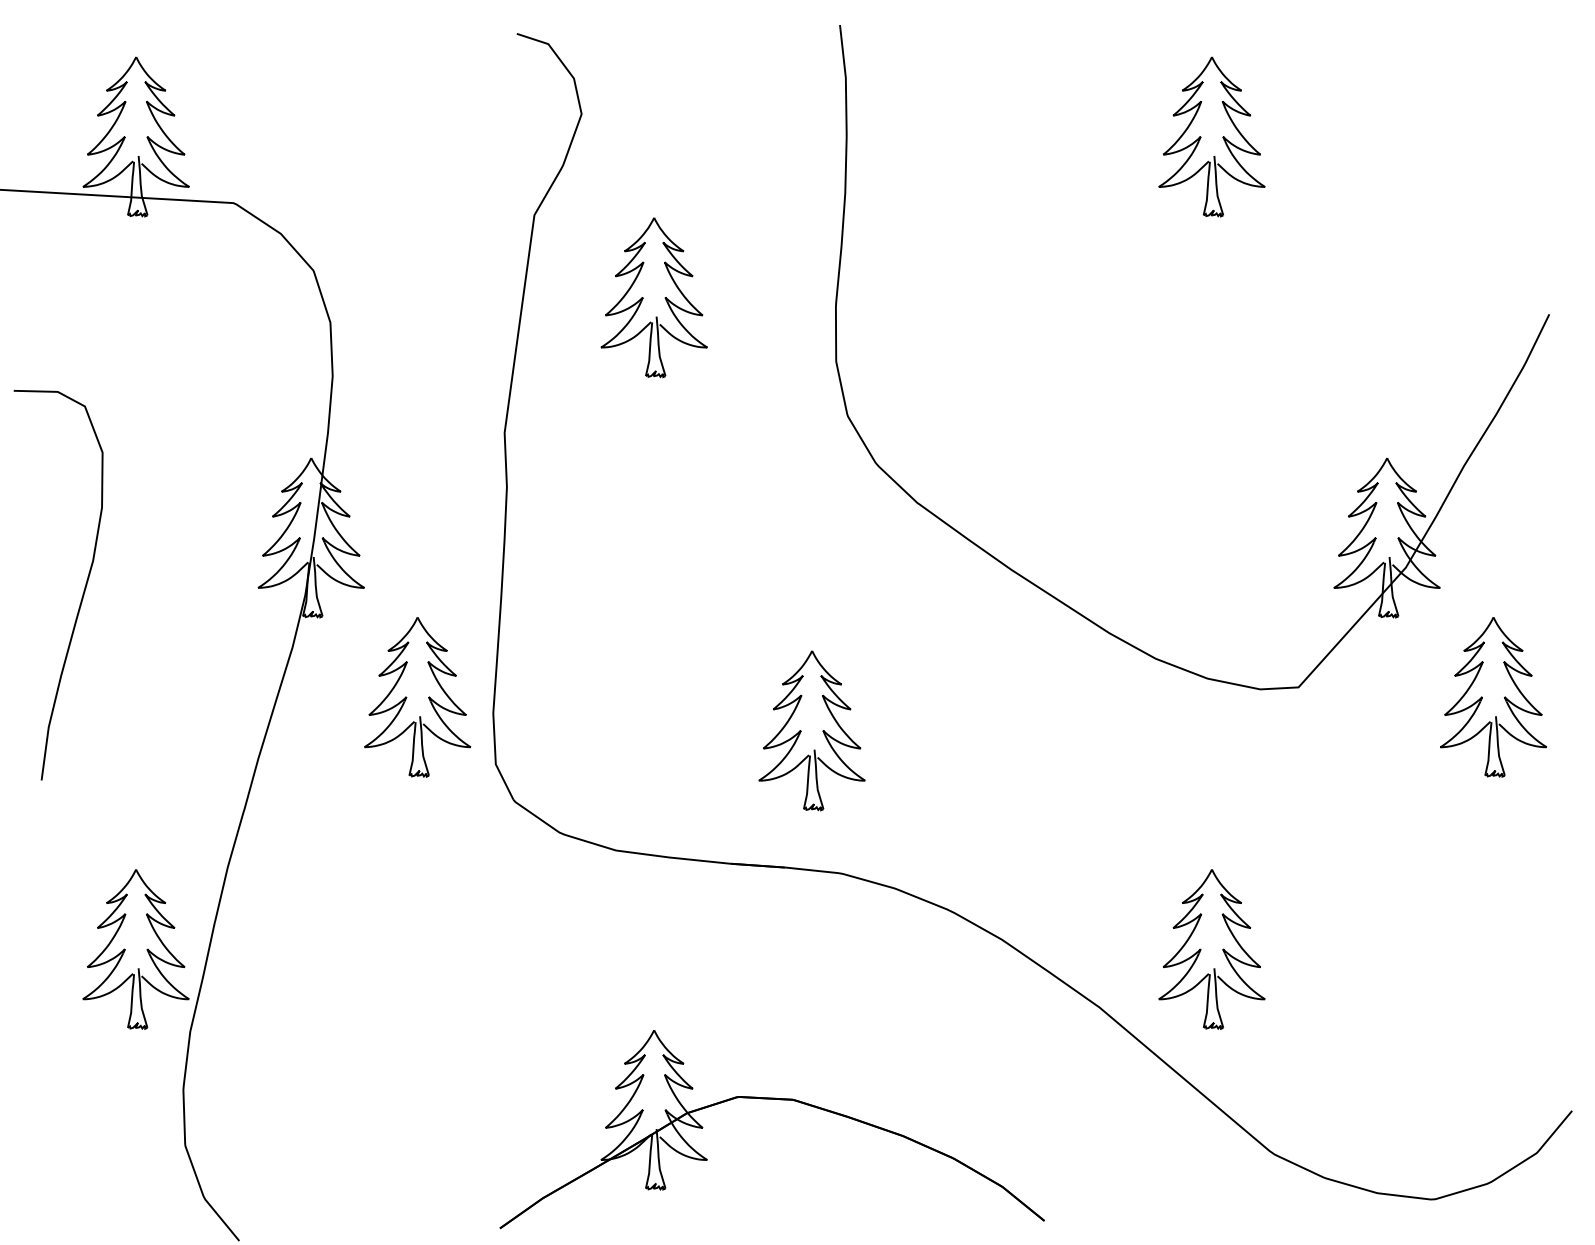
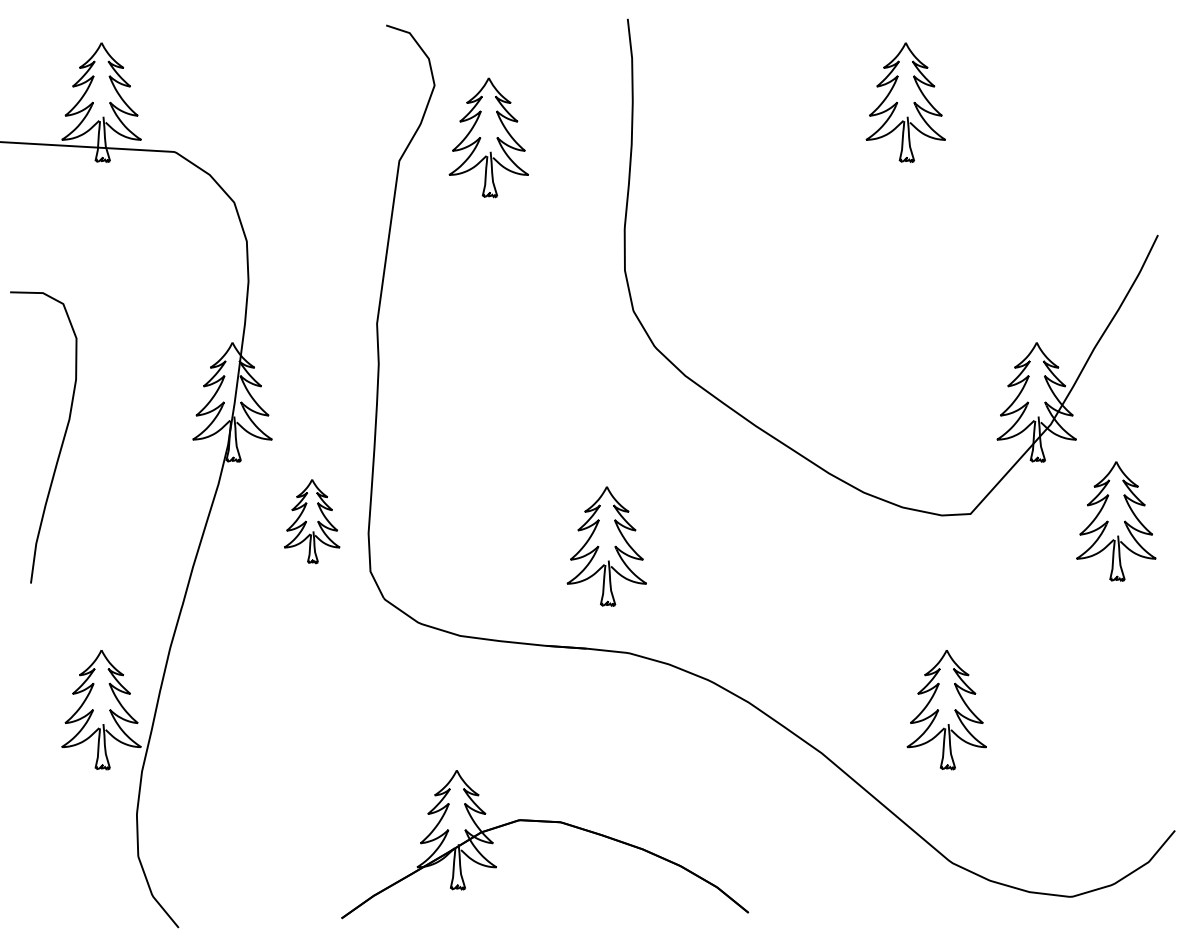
part: (653, 297) -> (488, 137), moved
part: (418, 697) -> (312, 521), size x0.7
part: (1211, 950) -> (946, 710), moved
part: (772, 1100) -> (545, 822), moved

